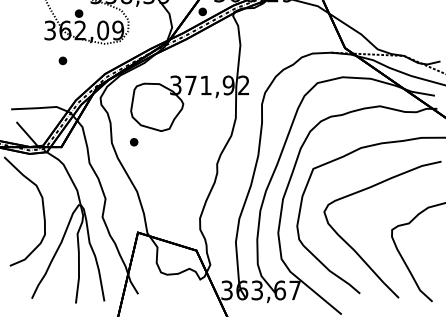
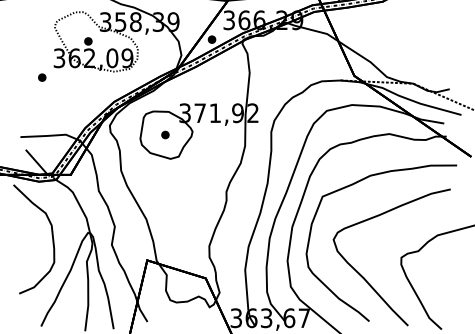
part: (63, 60) -> (42, 77), moved
part: (134, 141) -> (165, 134), moved

